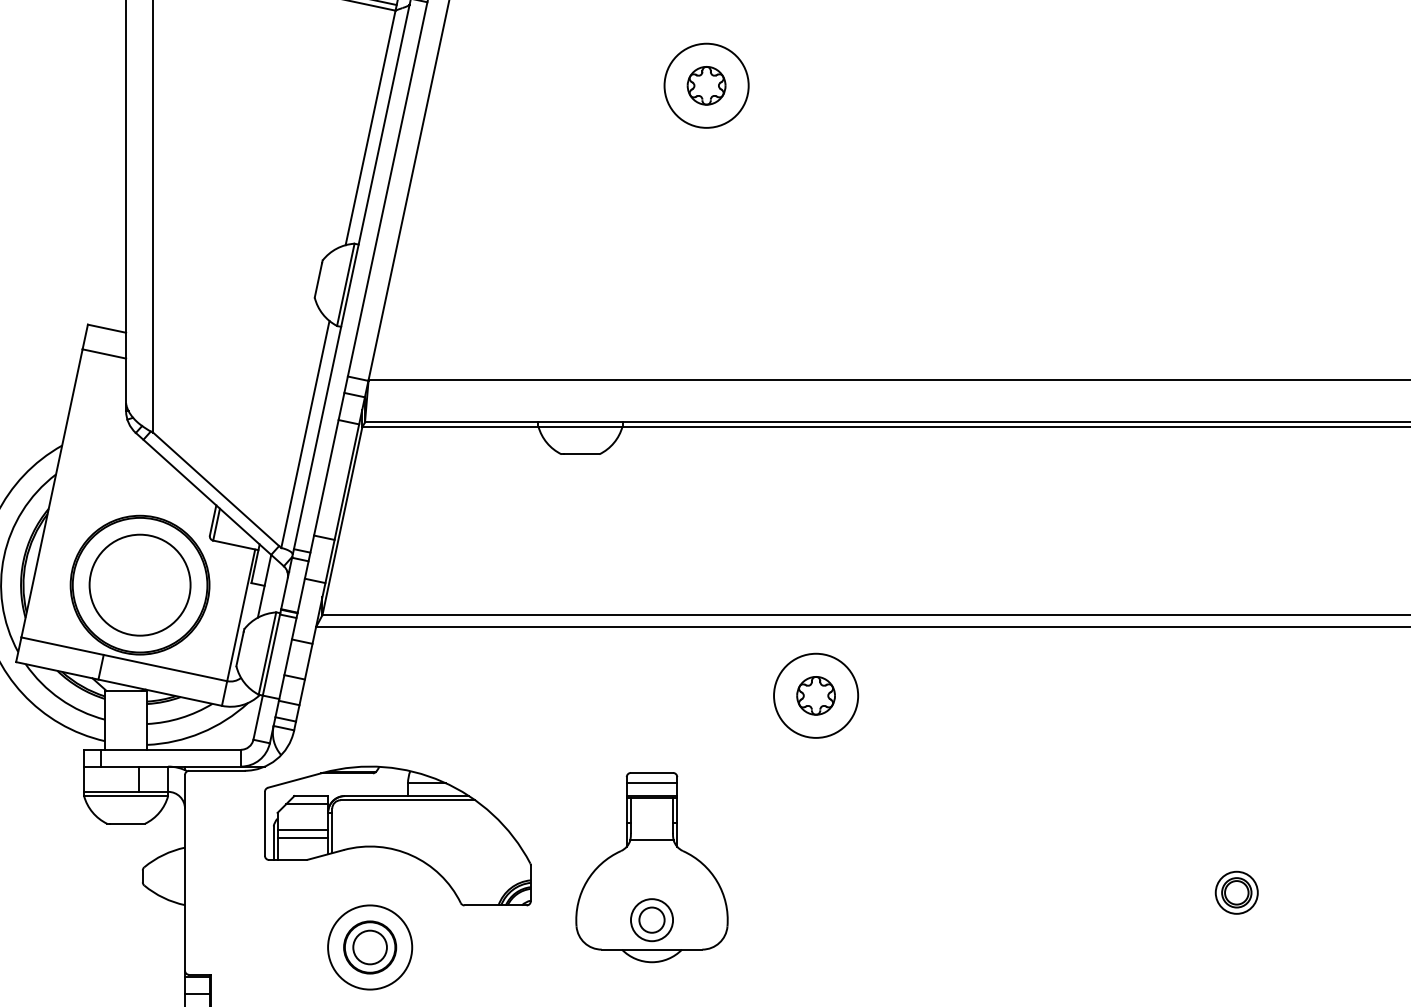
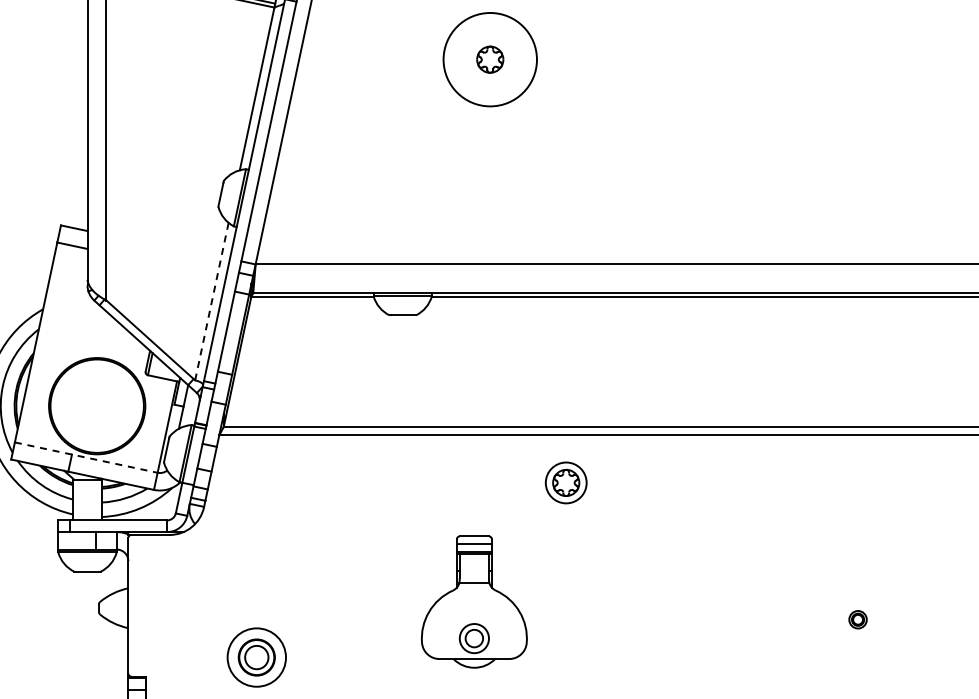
circle: (706, 85) -> (490, 59), size x1.6
line: (304, 435) -> (211, 302), solid -> dashed
circle: (140, 585) -> (97, 406), removed
line: (124, 659) -> (86, 457), solid -> dashed
circle: (816, 695) -> (566, 482), size x0.7
part: (398, 836) -> (276, 580), removed
part: (650, 866) -> (473, 601), moved
part: (1235, 892) -> (857, 619), size x0.6

